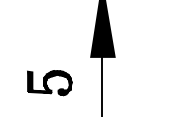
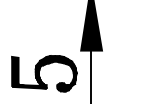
part: (49, 82) -> (44, 73), size x1.67

